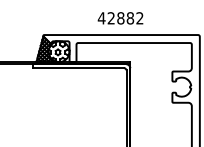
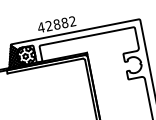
text: (120, 18) -> (56, 24), moved

